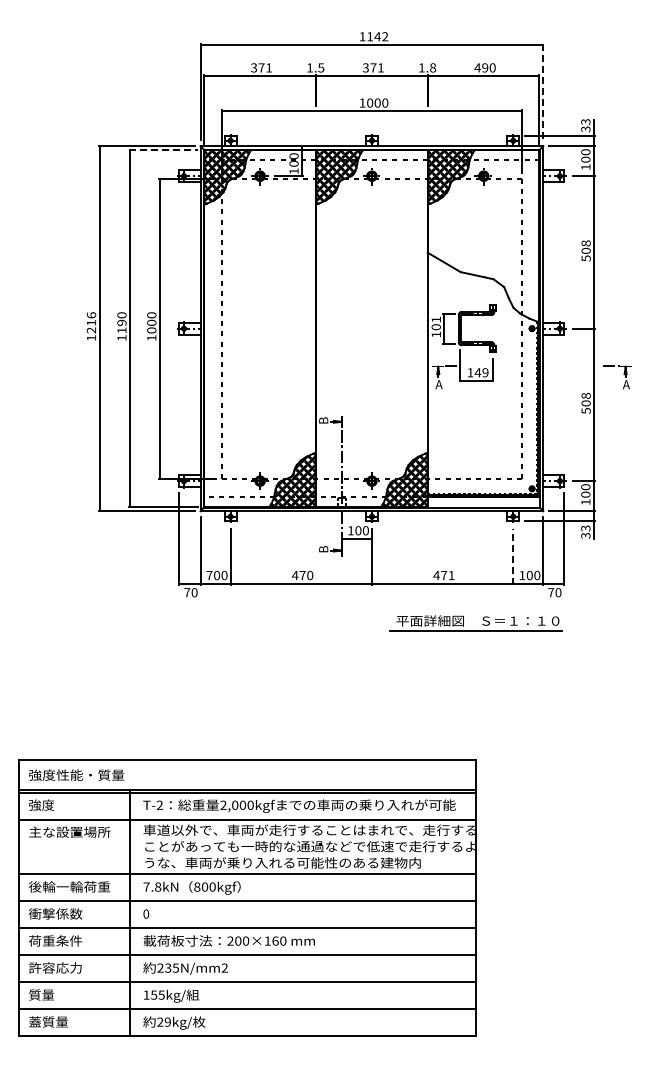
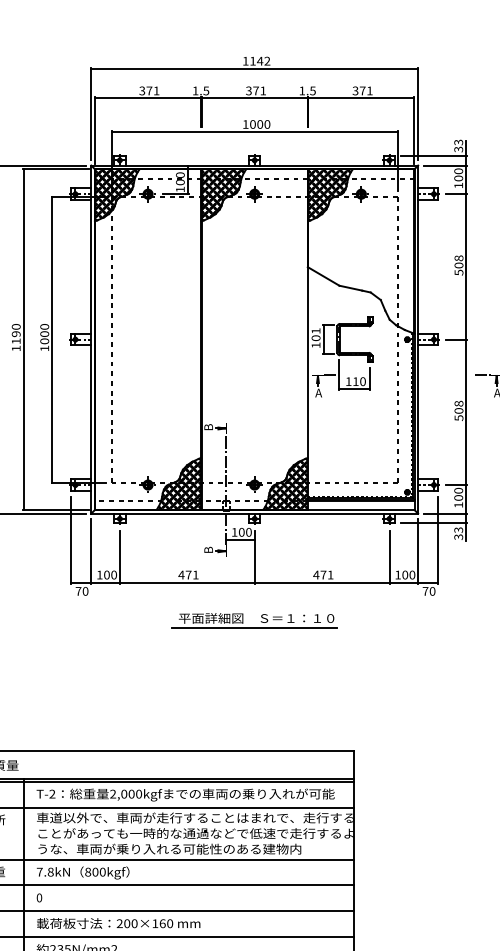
text: (433, 67) -> (313, 90), 1.8 -> 1.5
text: (484, 67) -> (362, 90), 490 -> 371
line: (543, 92) -> (418, 114), dashed -> solid
line: (163, 150) -> (55, 169), dashed -> solid
text: (481, 372) -> (359, 381), 149 -> 110
line: (513, 556) -> (389, 556), dashed -> solid
text: (209, 575) -> (99, 575), 700 -> 100
text: (310, 575) -> (196, 575), 470 -> 471
part: (475, 630) -> (254, 627), moved

